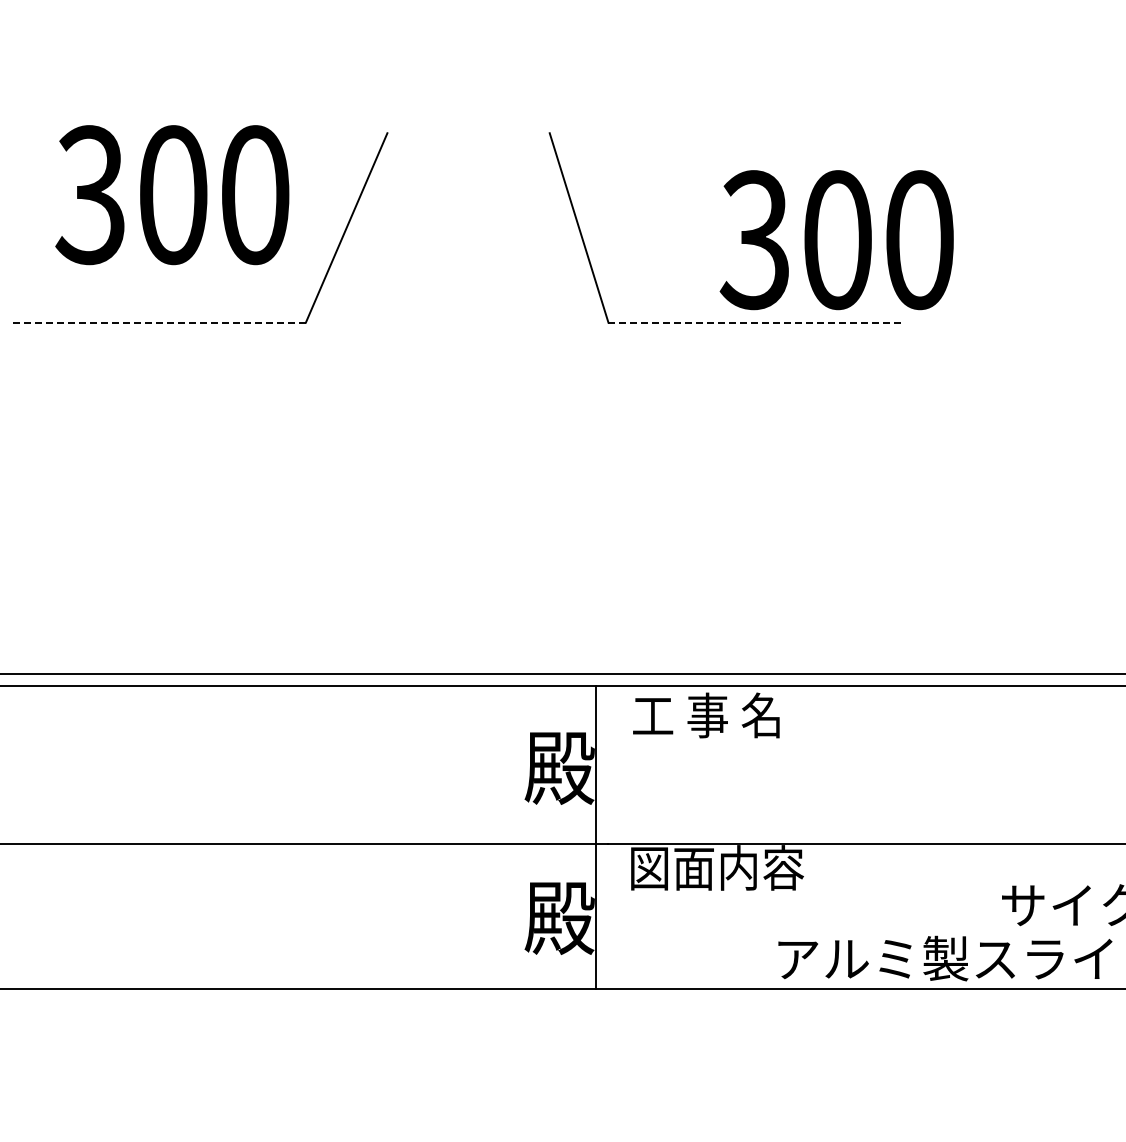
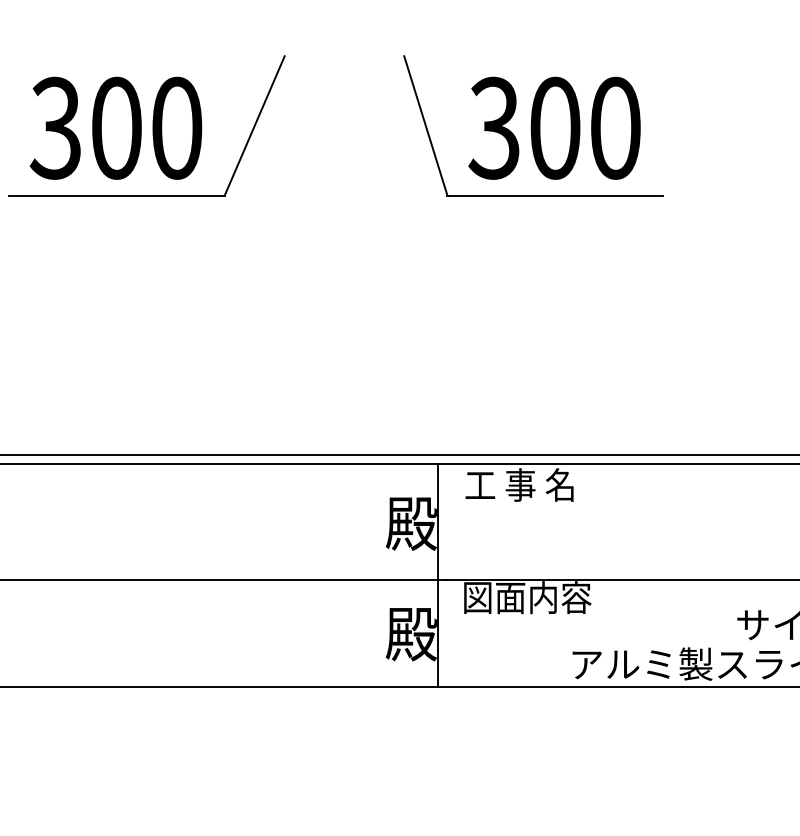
text: (172, 195) -> (116, 128), moved
text: (836, 240) -> (554, 128), moved
line: (158, 322) -> (116, 195), dashed -> solid
line: (755, 322) -> (555, 195), dashed -> solid

